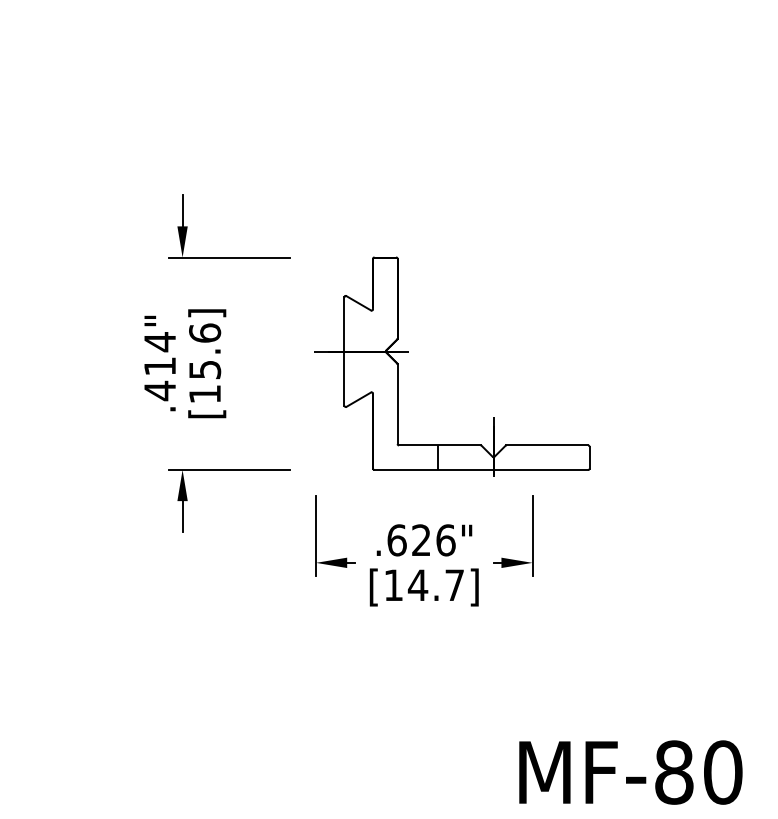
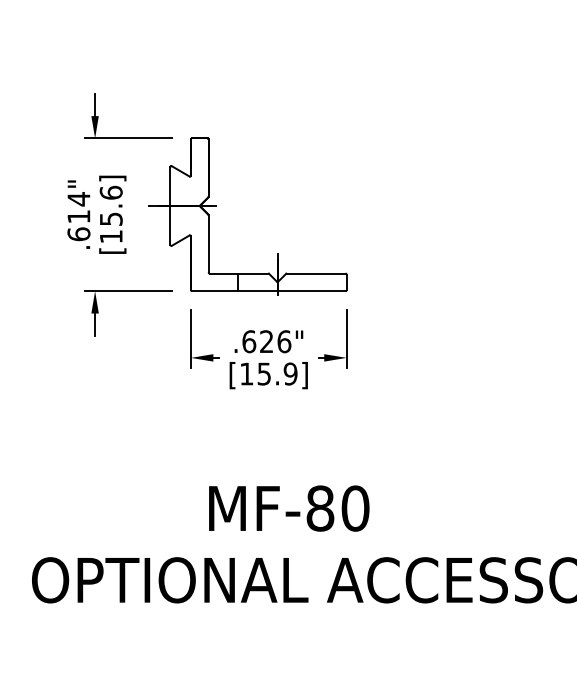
part: (408, 352) -> (216, 206), moved
text: (159, 391) -> (78, 234), .414" -> .614"
text: (436, 584) -> (277, 373), [14.7] -> [15.9]
text: (631, 772) -> (289, 508), moved

